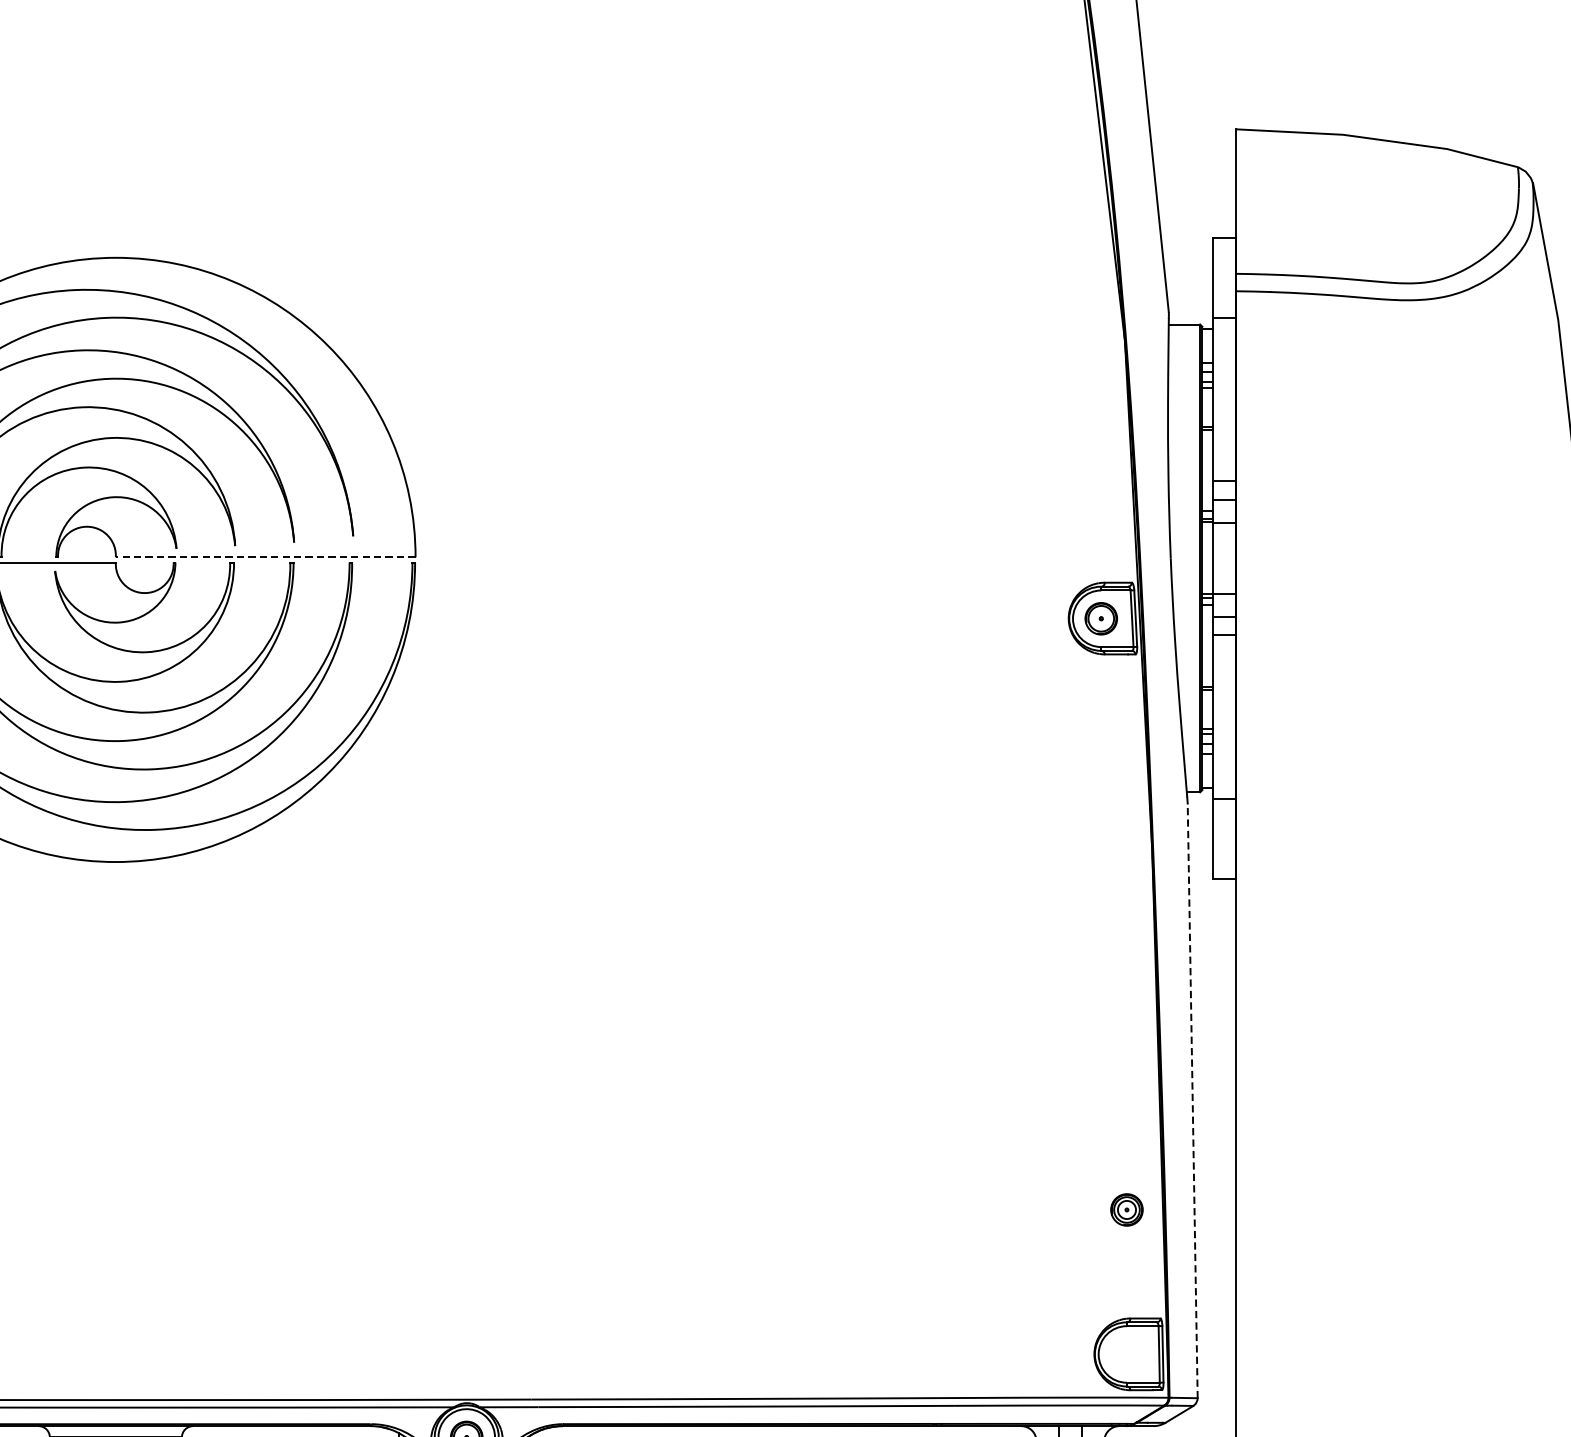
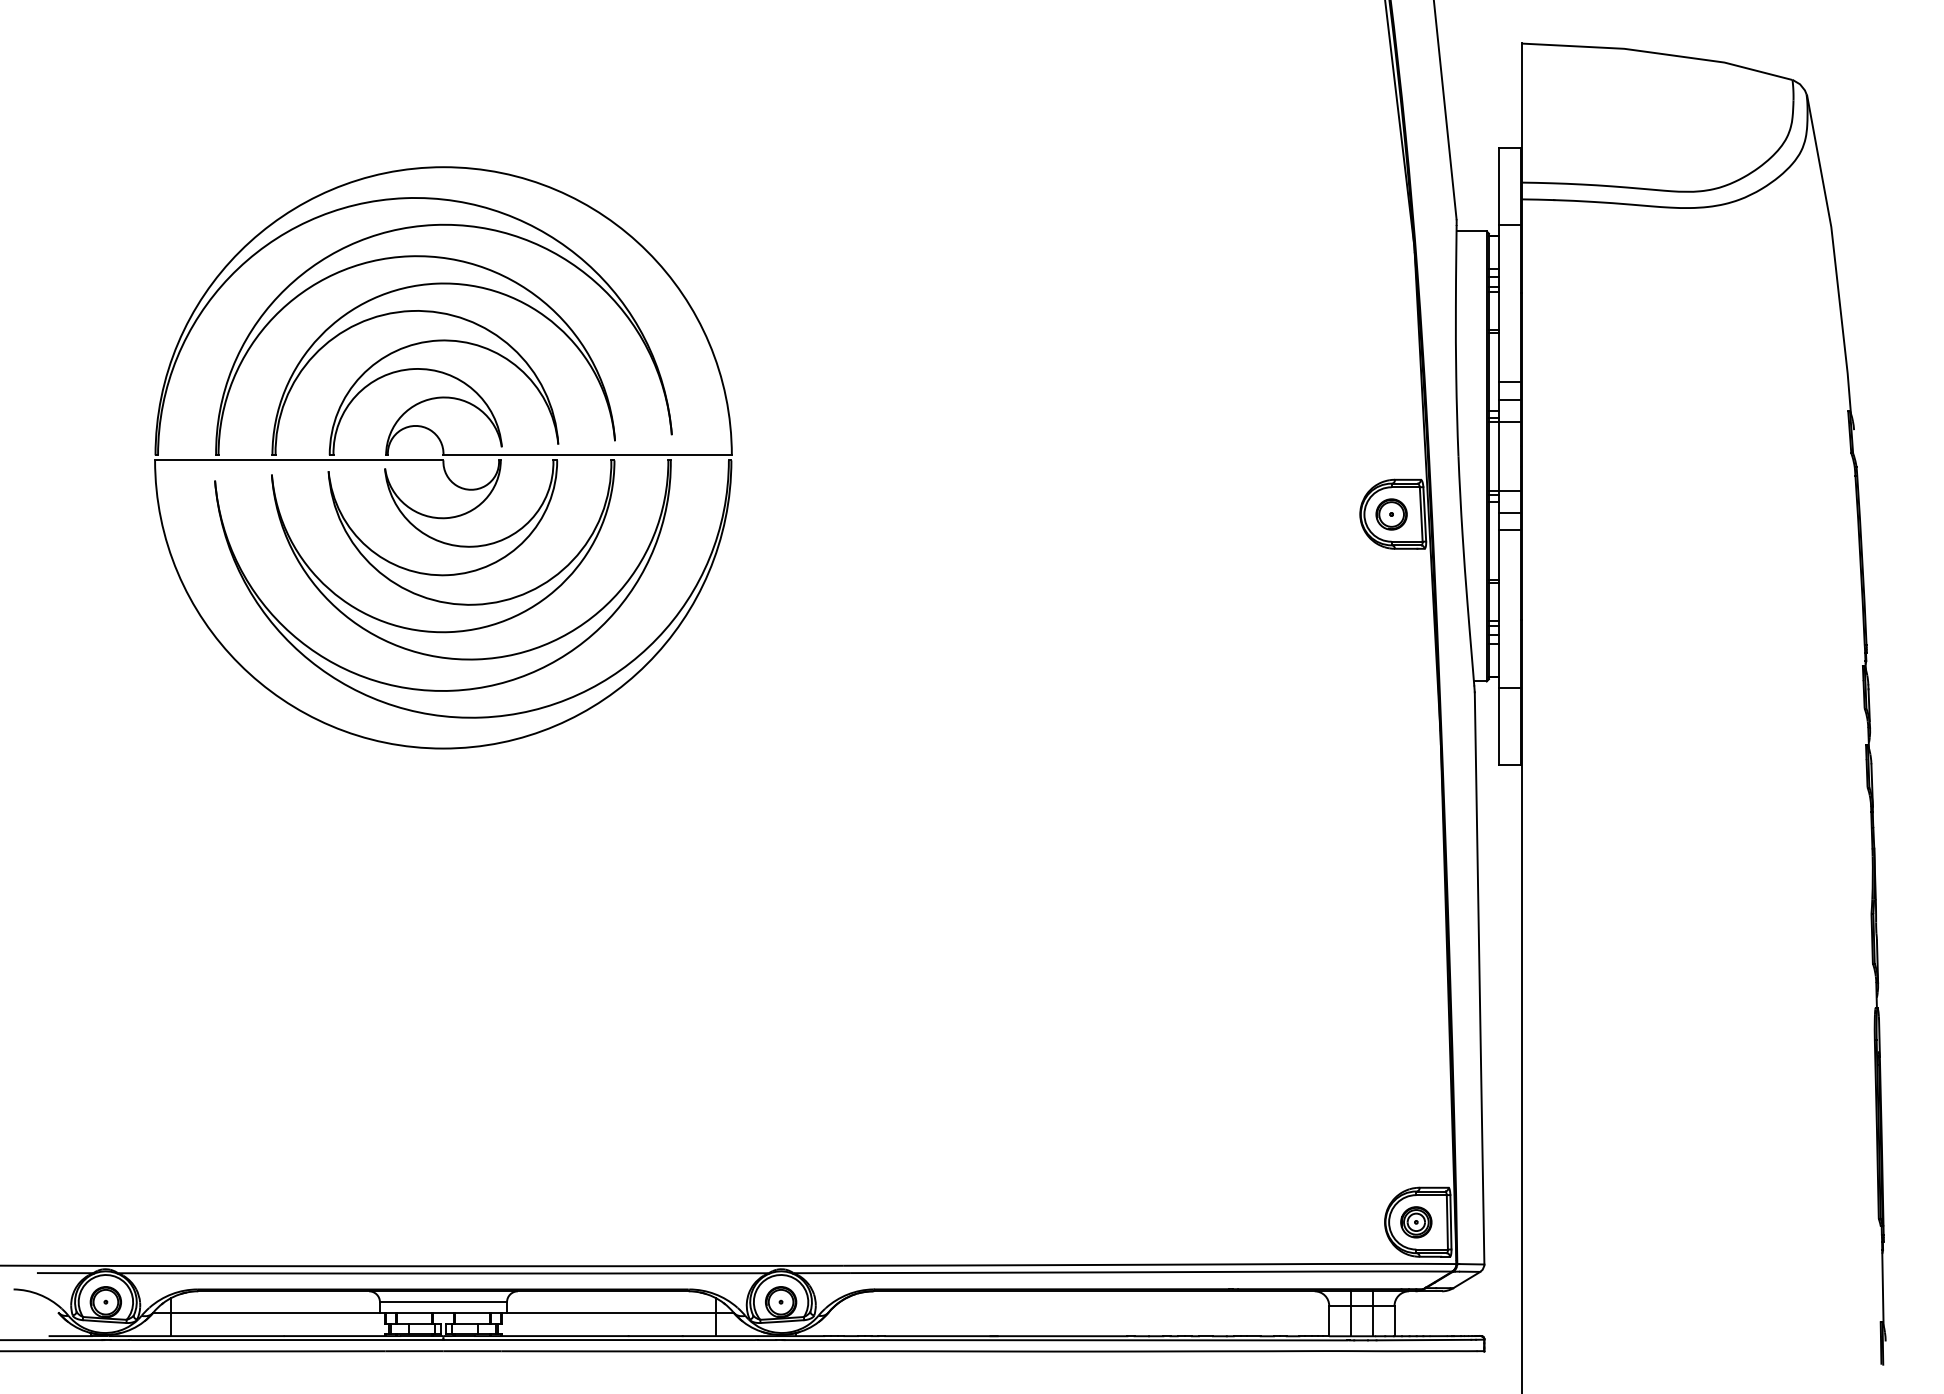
line: (265, 557) -> (587, 455), dashed -> solid
line: (1192, 1099) -> (1479, 977), dashed -> solid
part: (1127, 1210) -> (1416, 1222), moved

